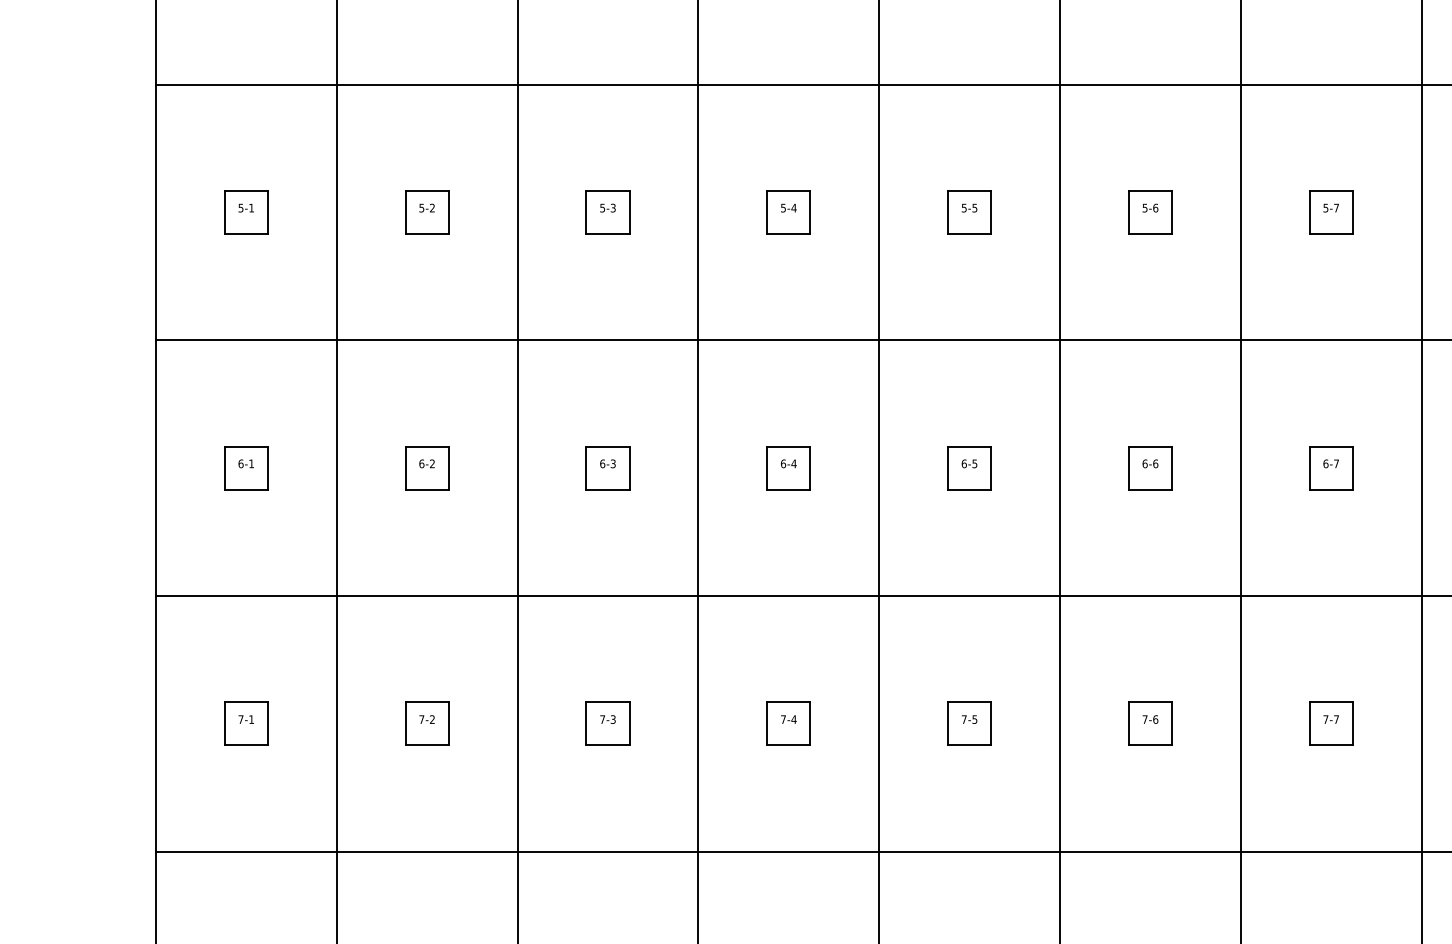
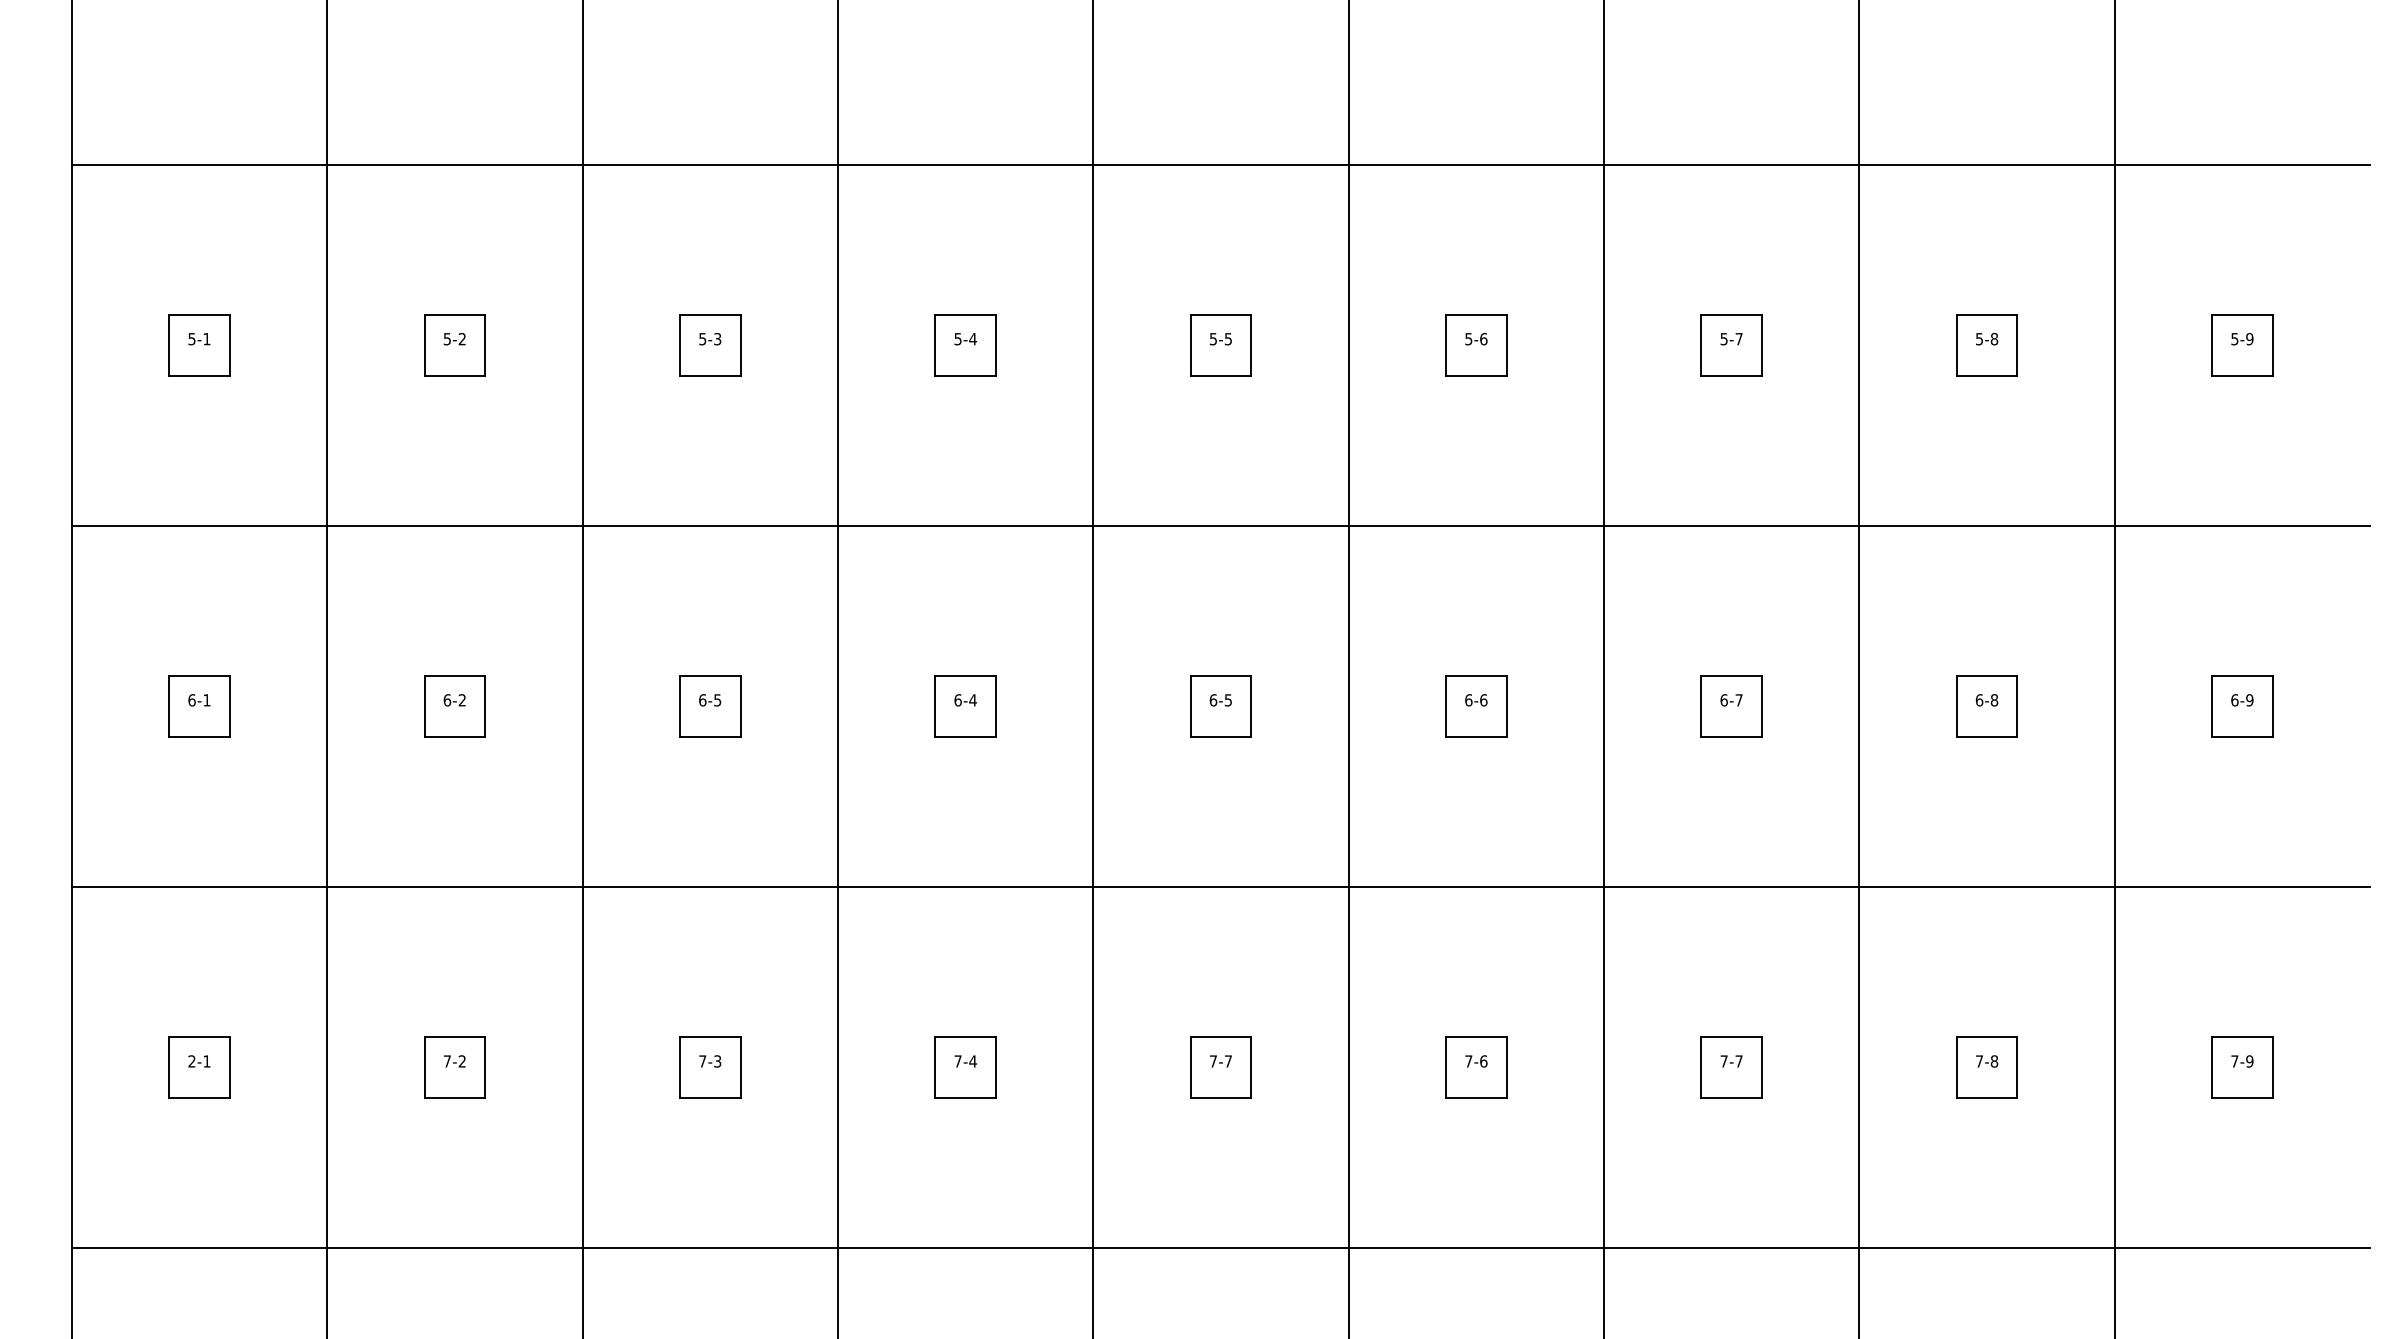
text: (613, 463) -> (717, 699), 6-3 -> 6-5
text: (240, 719) -> (191, 1061), 7-1 -> 2-1
text: (974, 719) -> (1227, 1061), 7-5 -> 7-7

